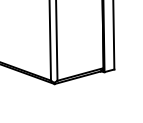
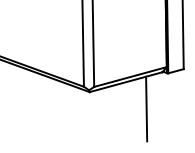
line: (90, 94) -> (146, 108), added

